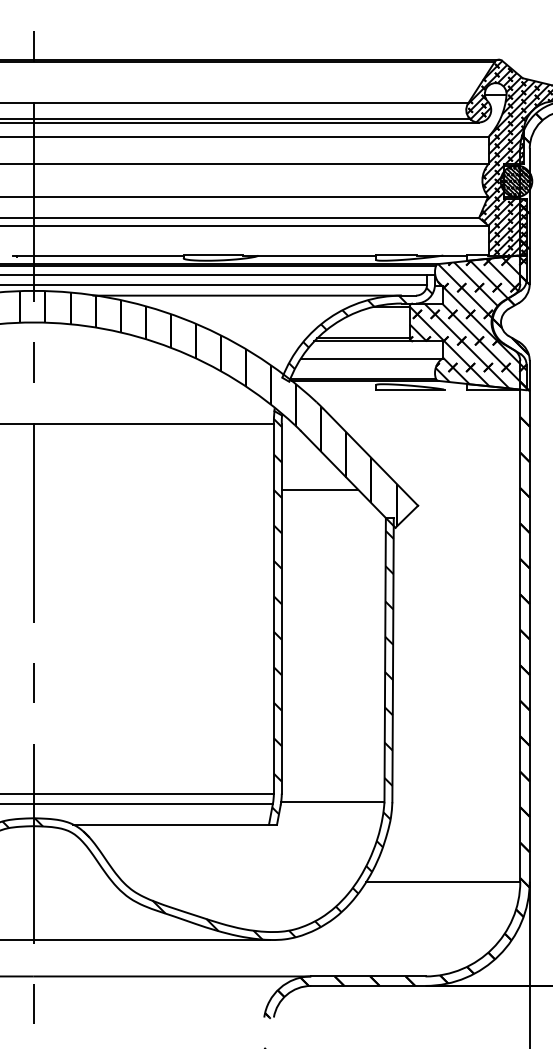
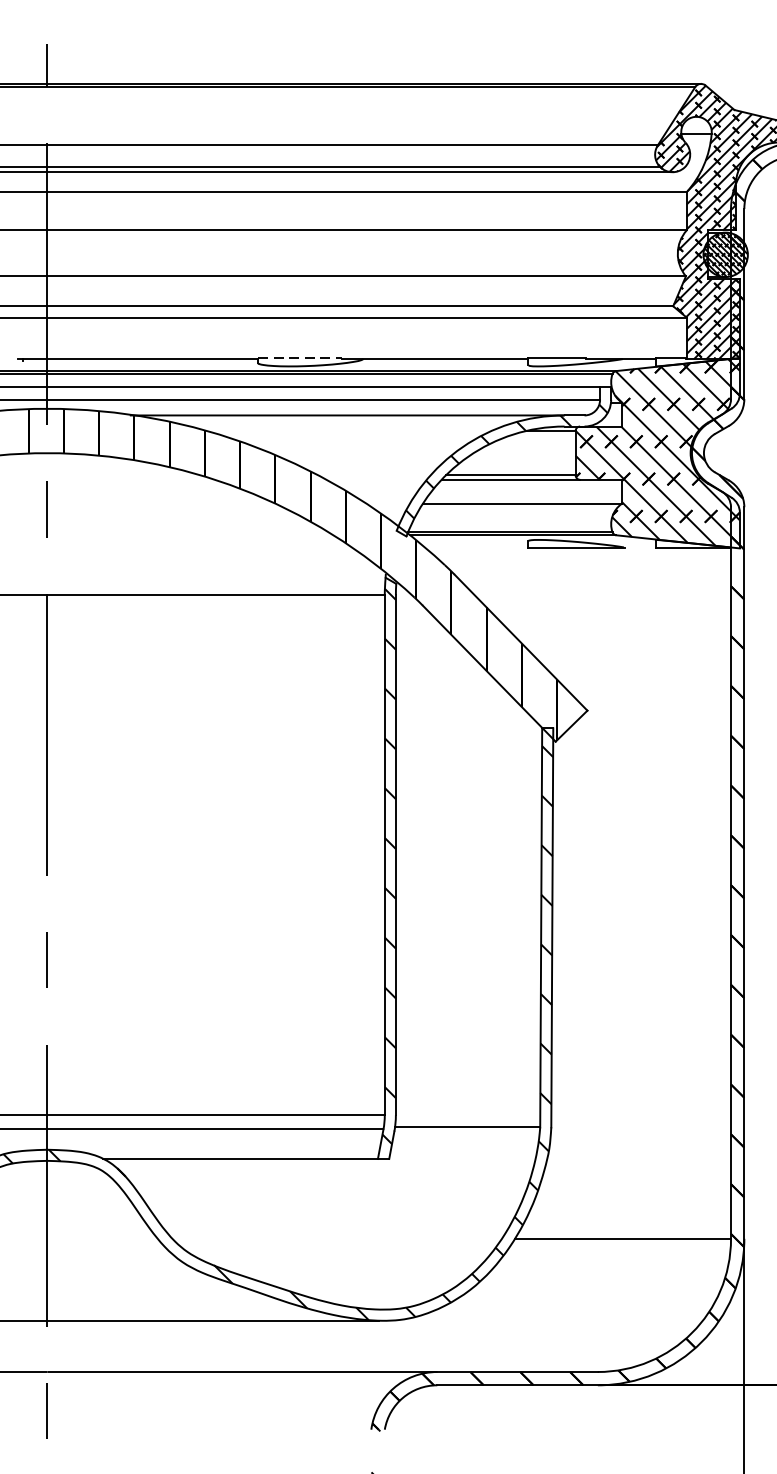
line: (213, 254) -> (299, 357), solid -> dashed
line: (319, 489) -> (448, 687), removed

